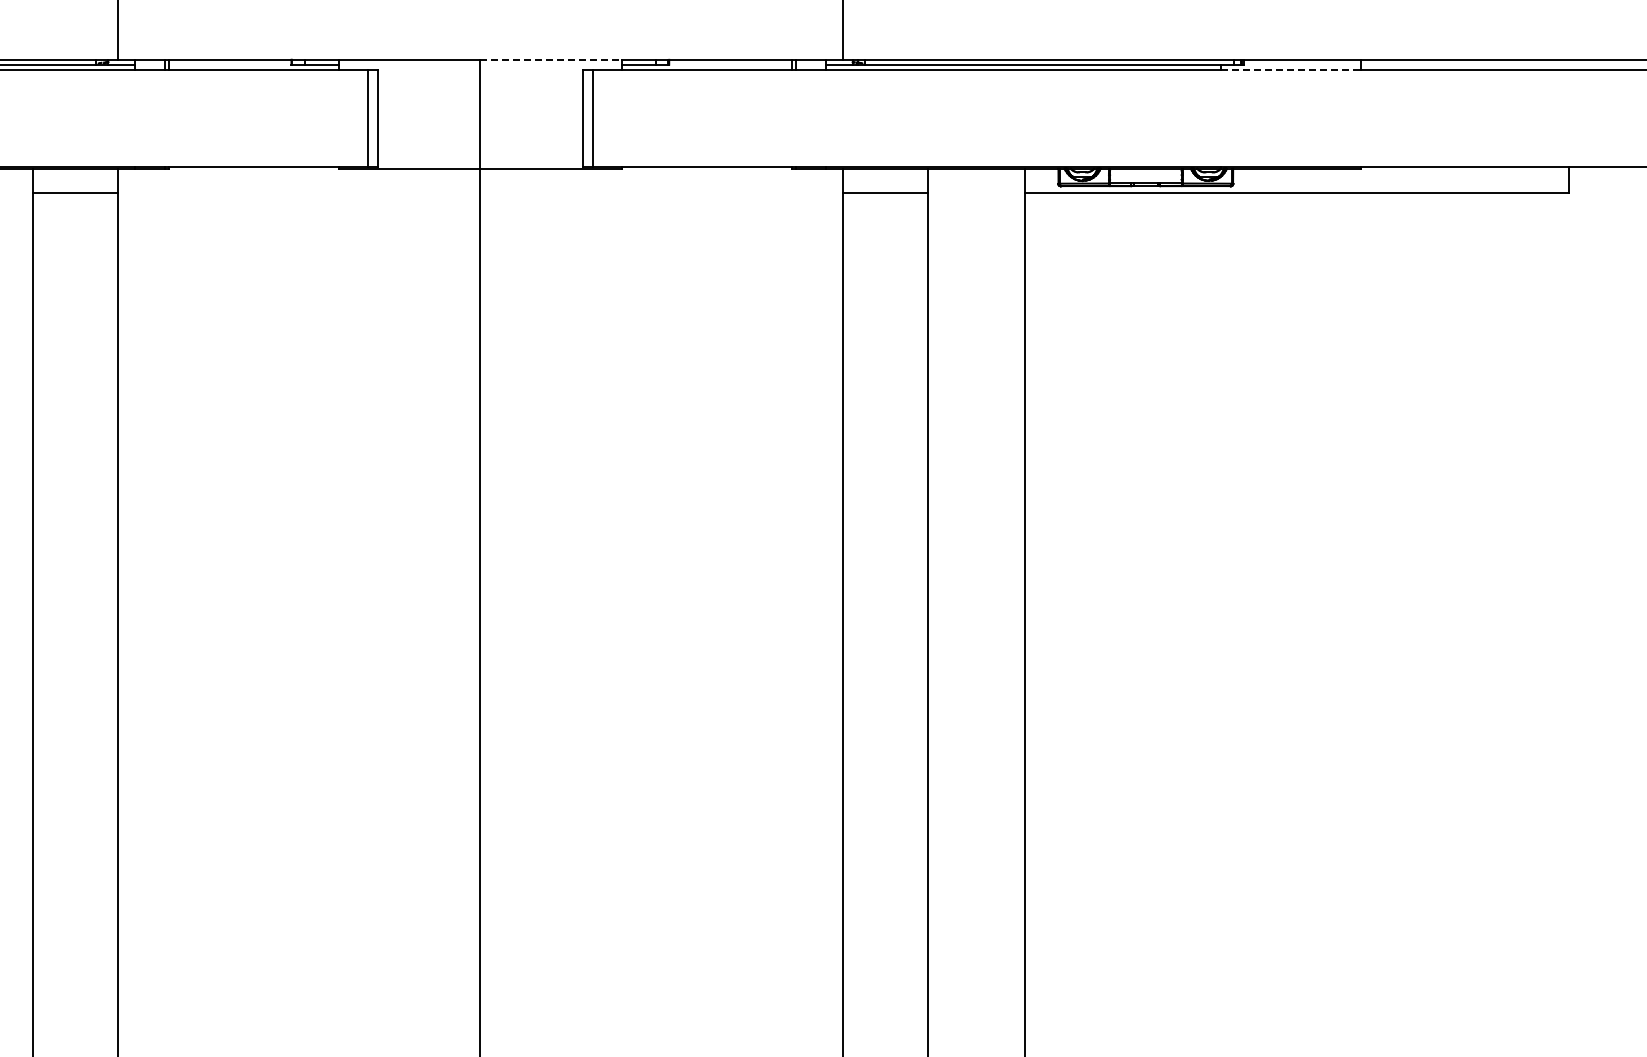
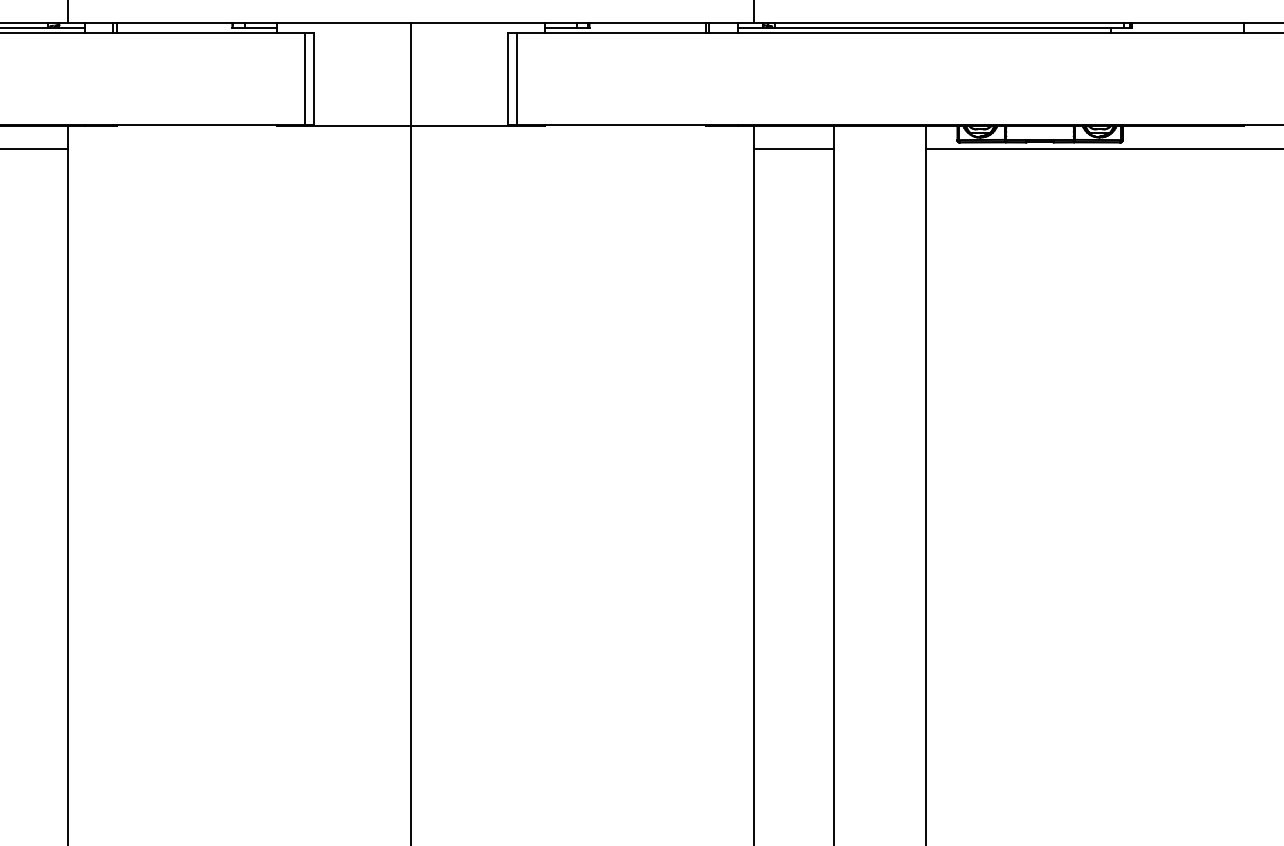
line: (551, 59) -> (478, 22), dashed -> solid
line: (1291, 70) -> (1177, 33), dashed -> solid

